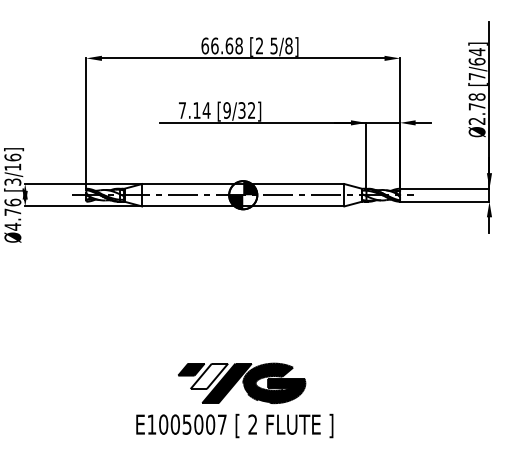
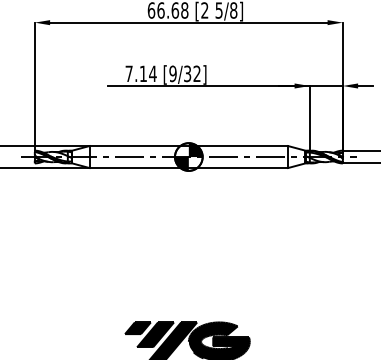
fill: (209, 376) -> (155, 335), added

